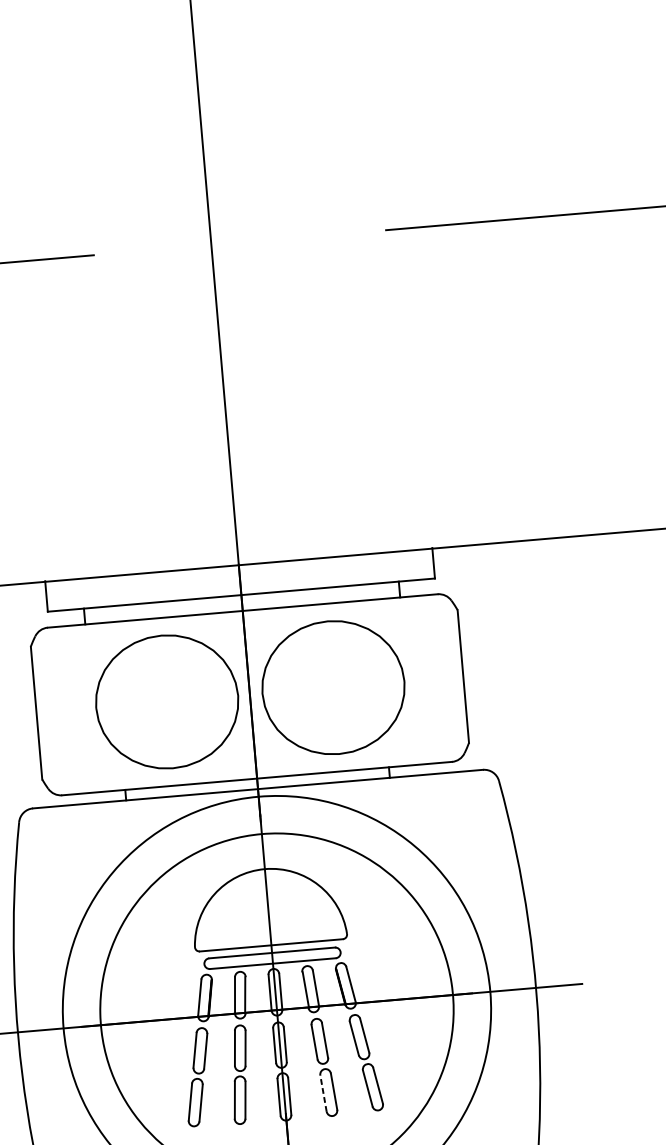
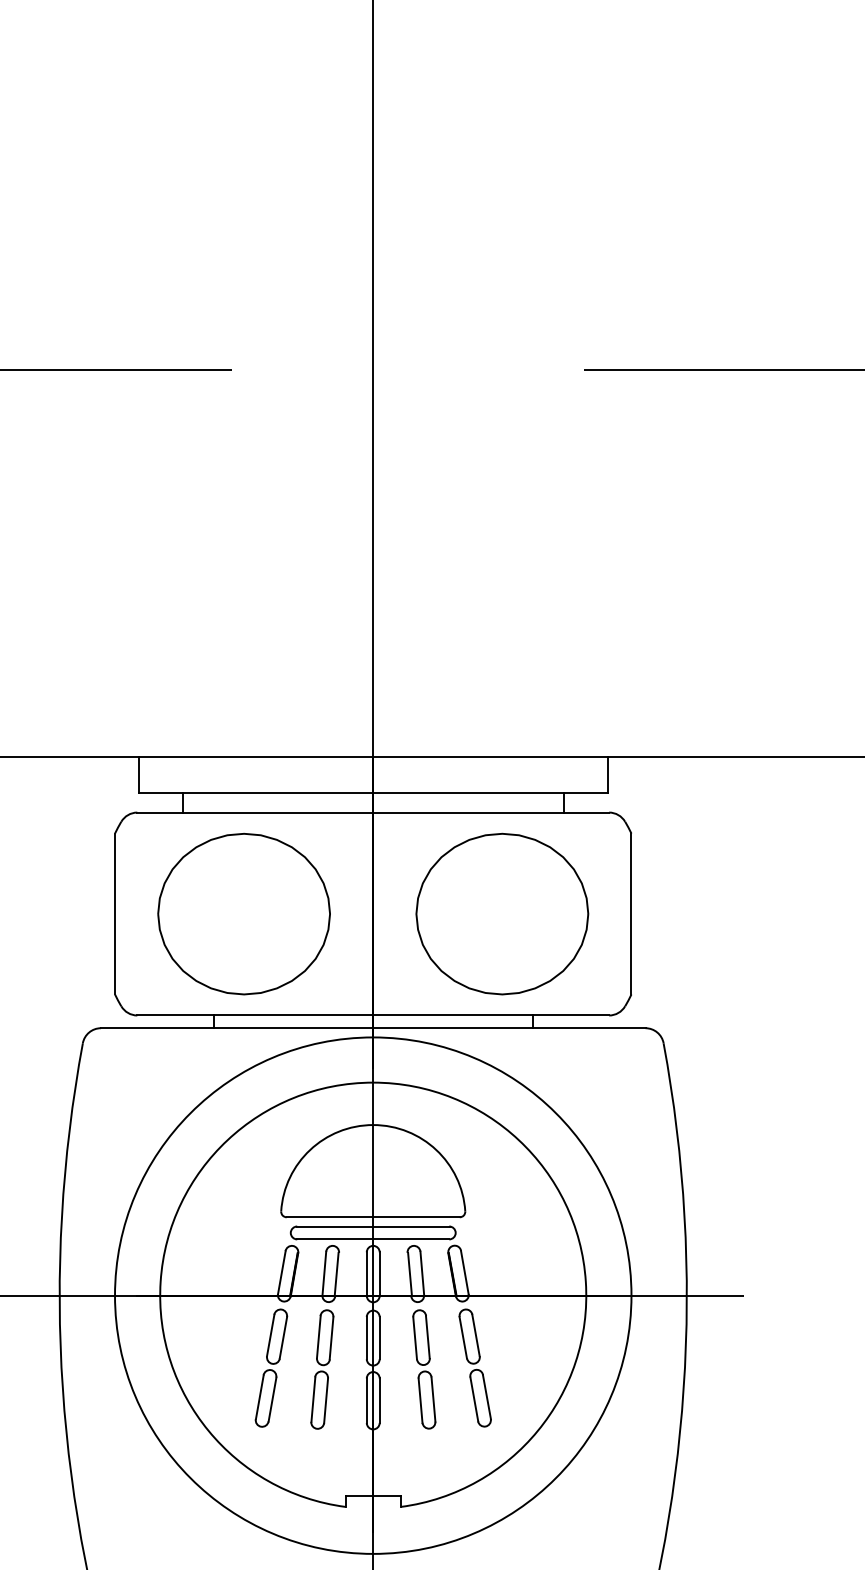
part: (333, 687) -> (502, 913), moved
part: (166, 701) -> (243, 913), moved
line: (323, 1093) -> (420, 1400), dashed -> solid

